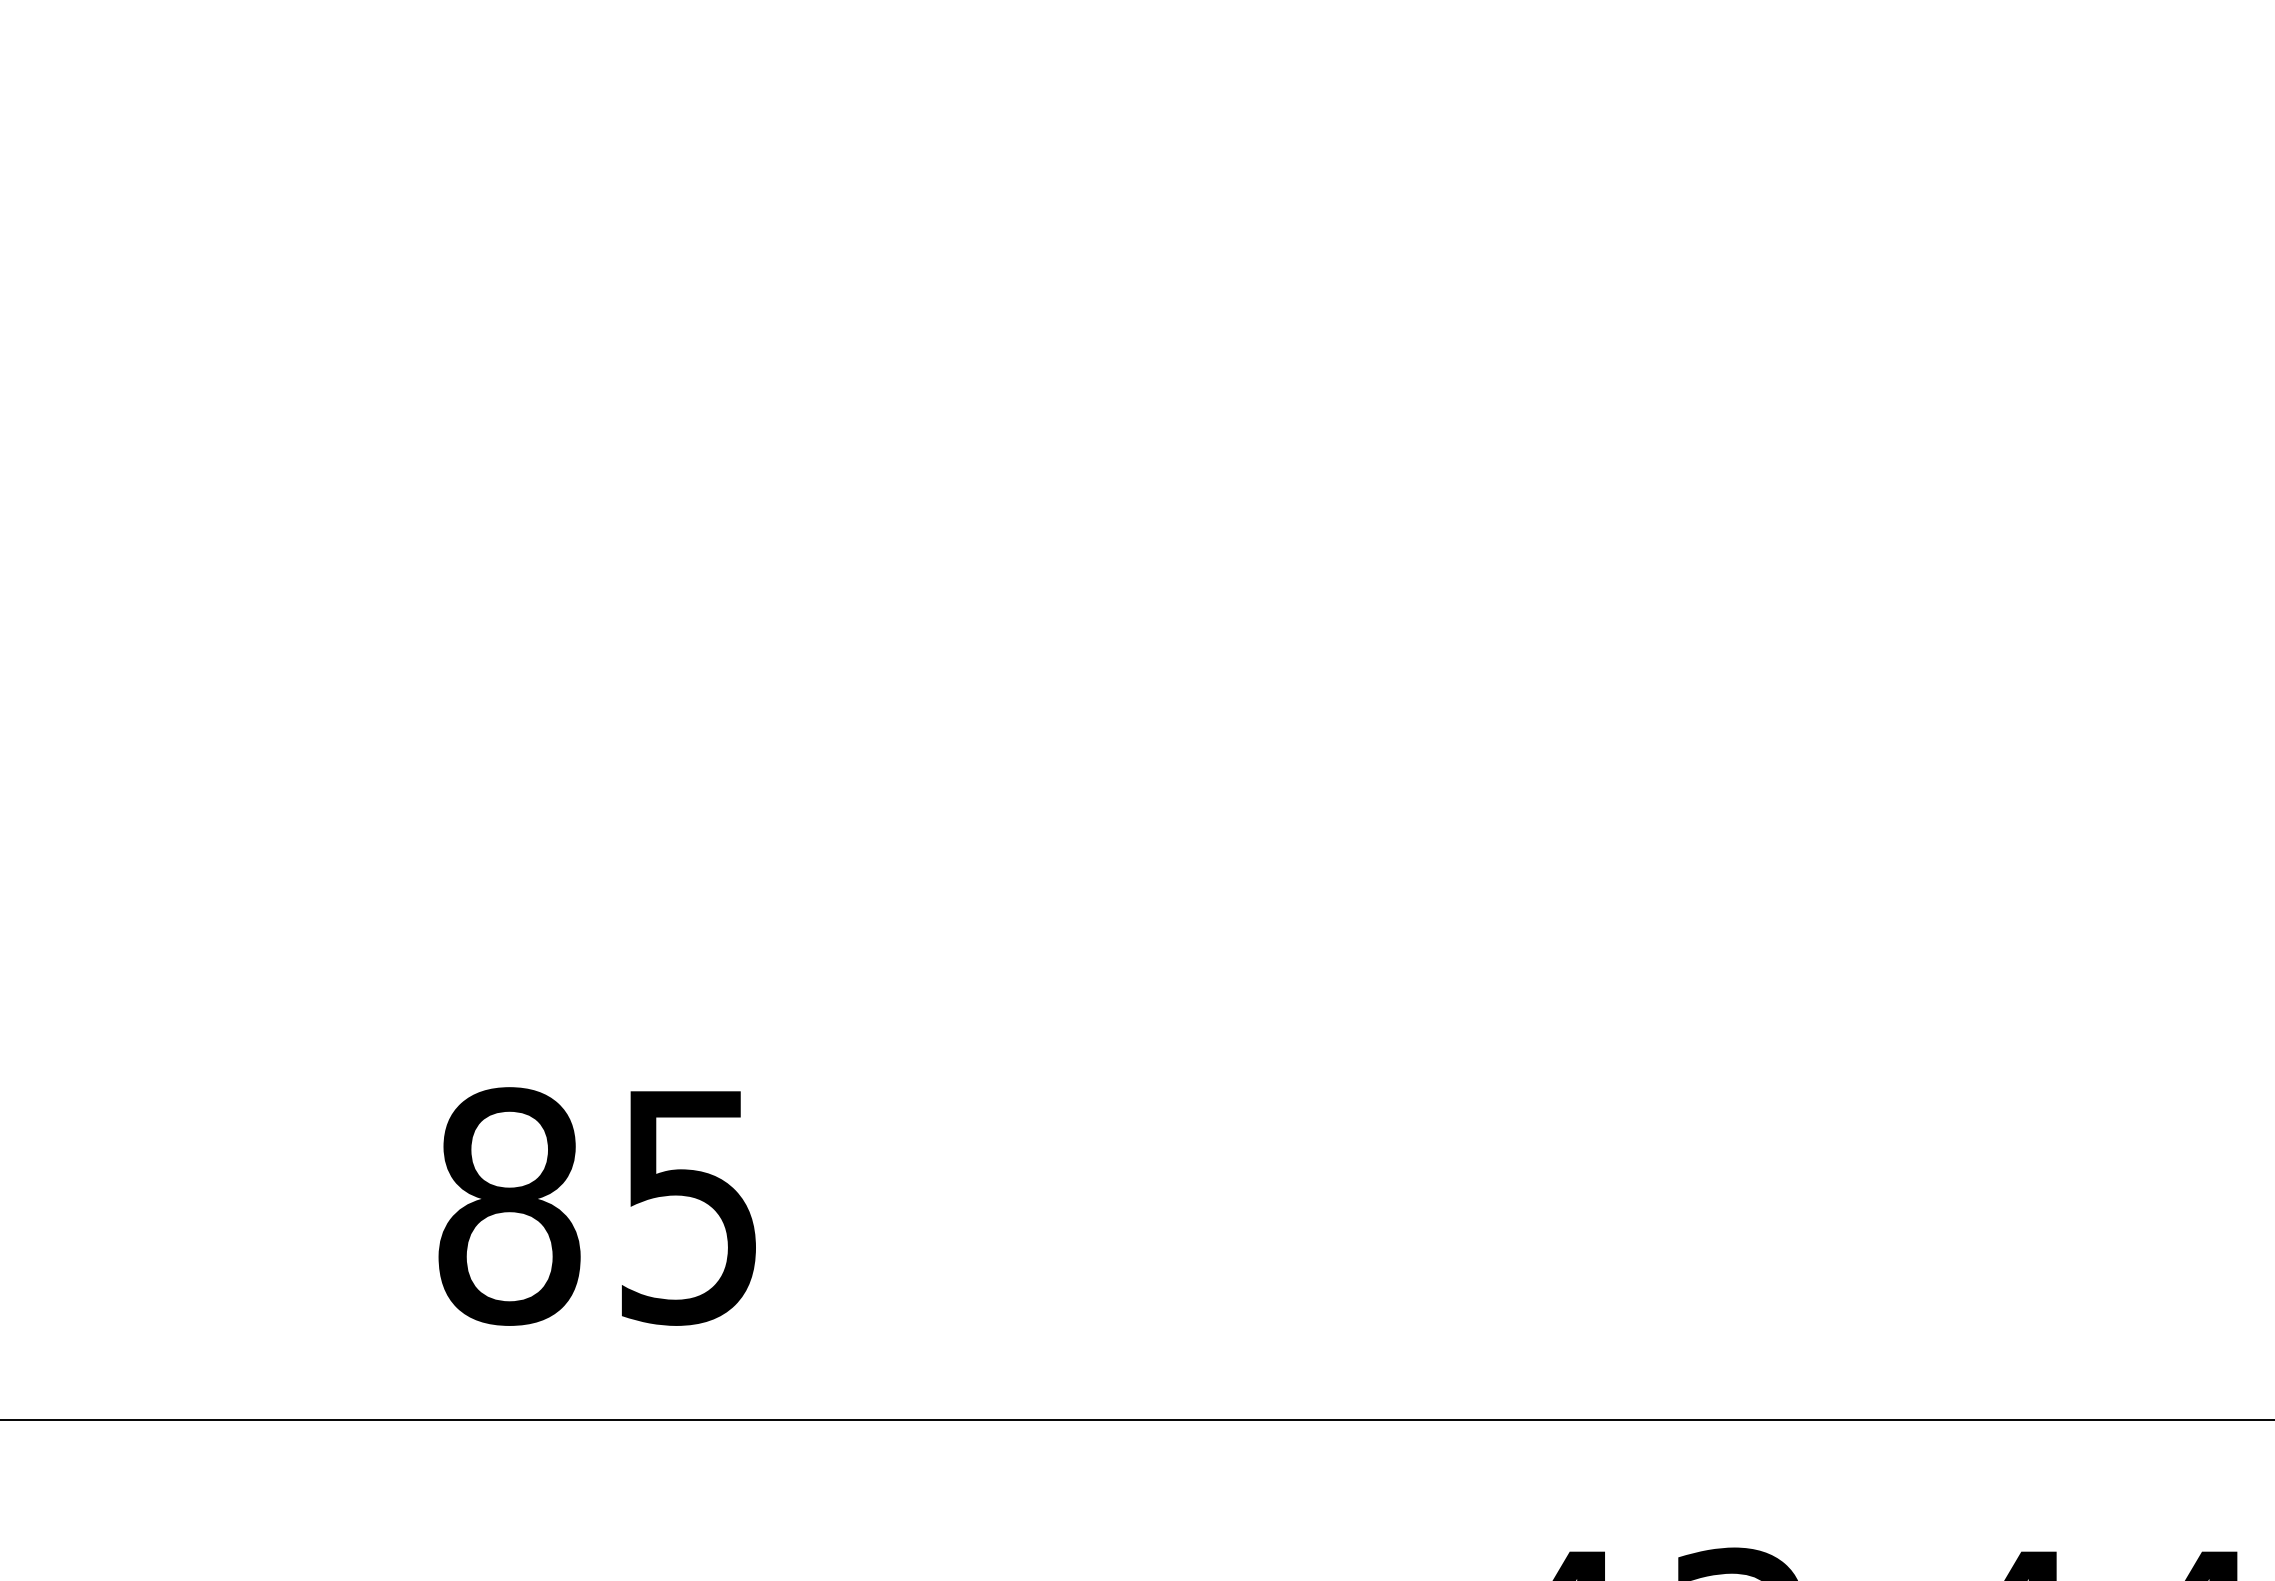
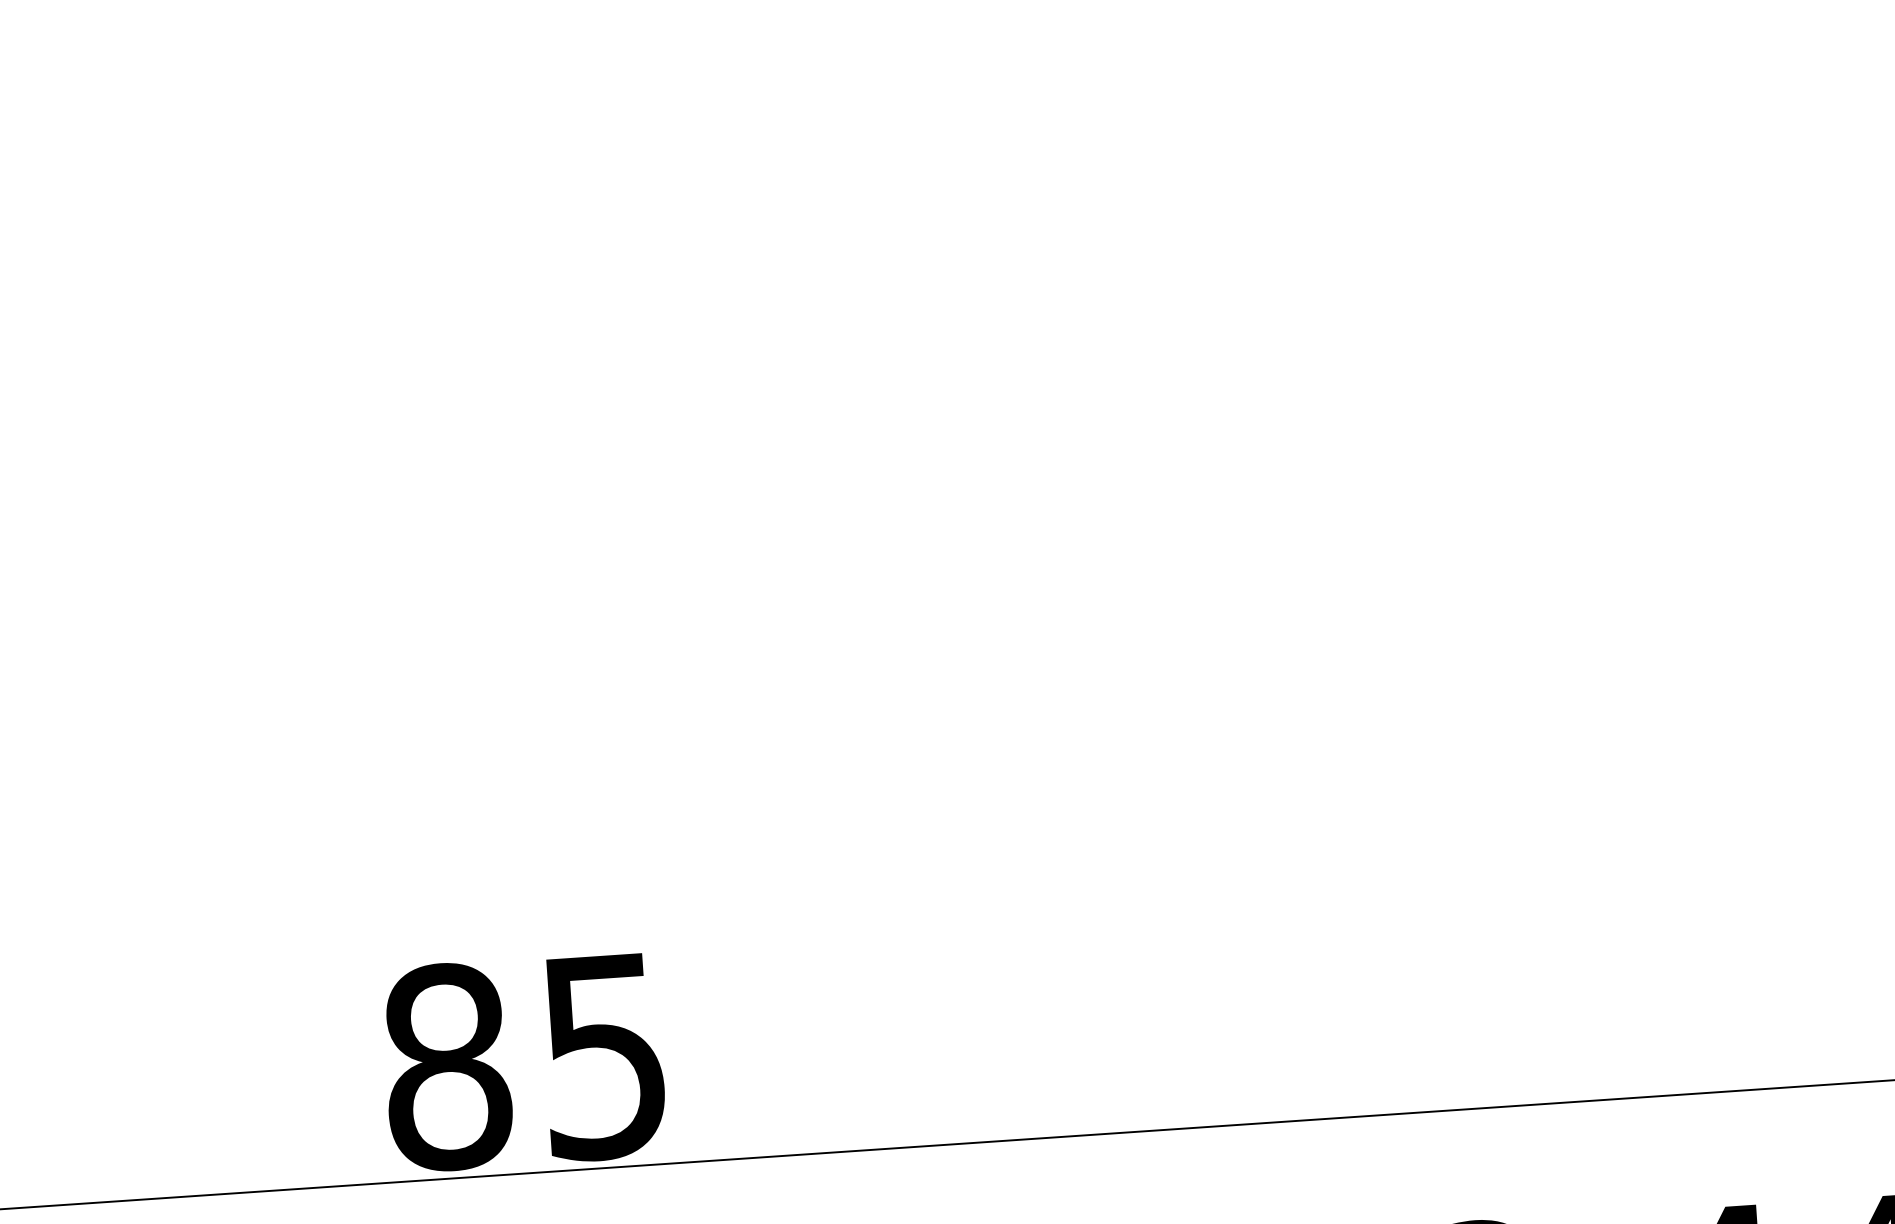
text: (596, 1206) -> (523, 1061), moved

